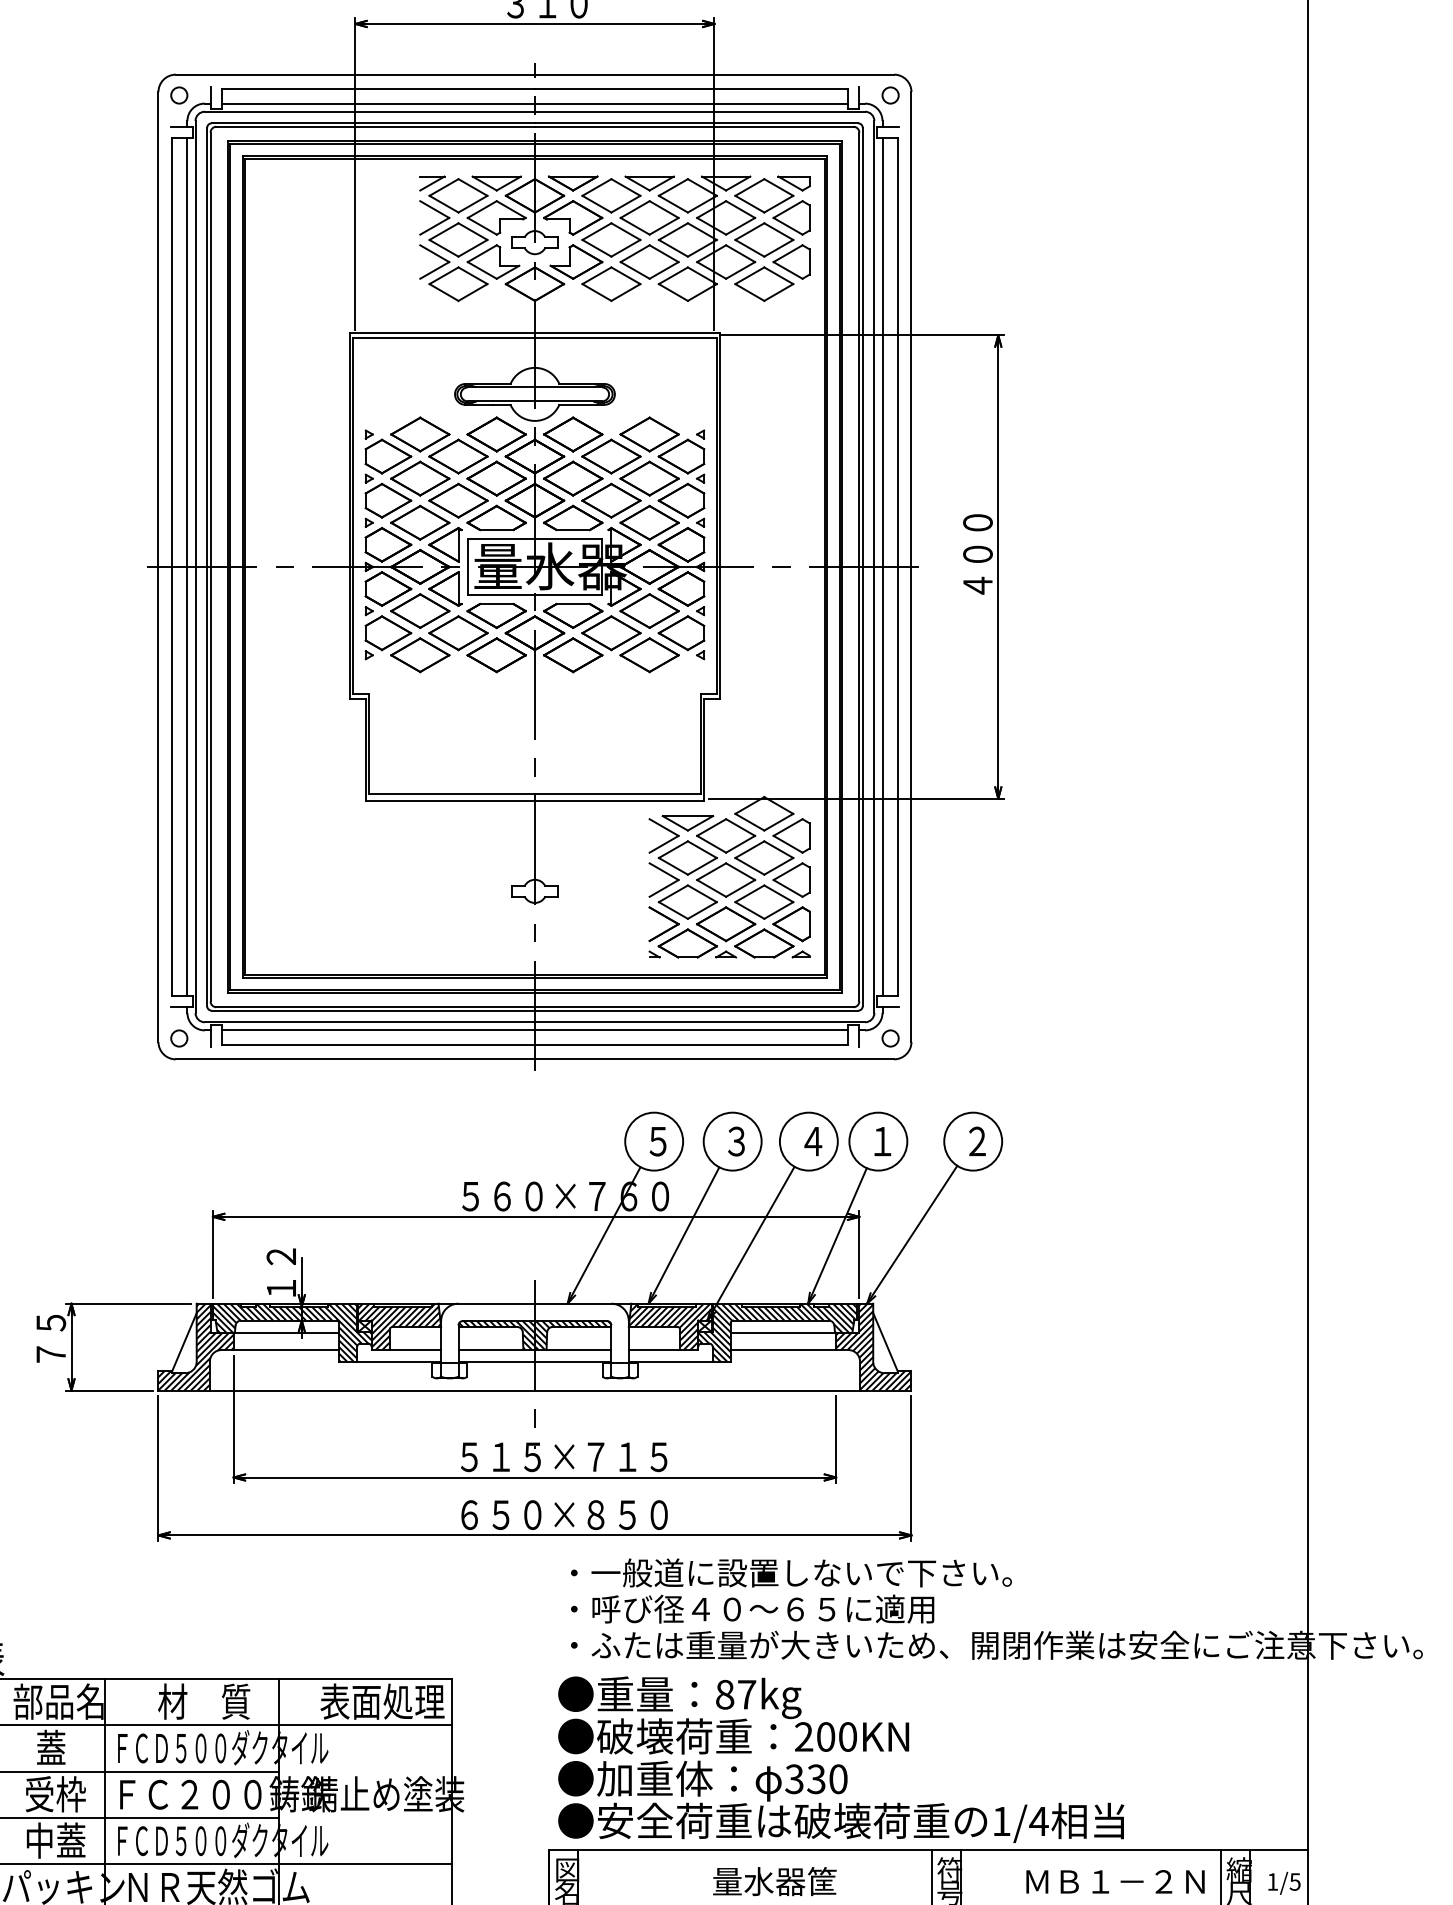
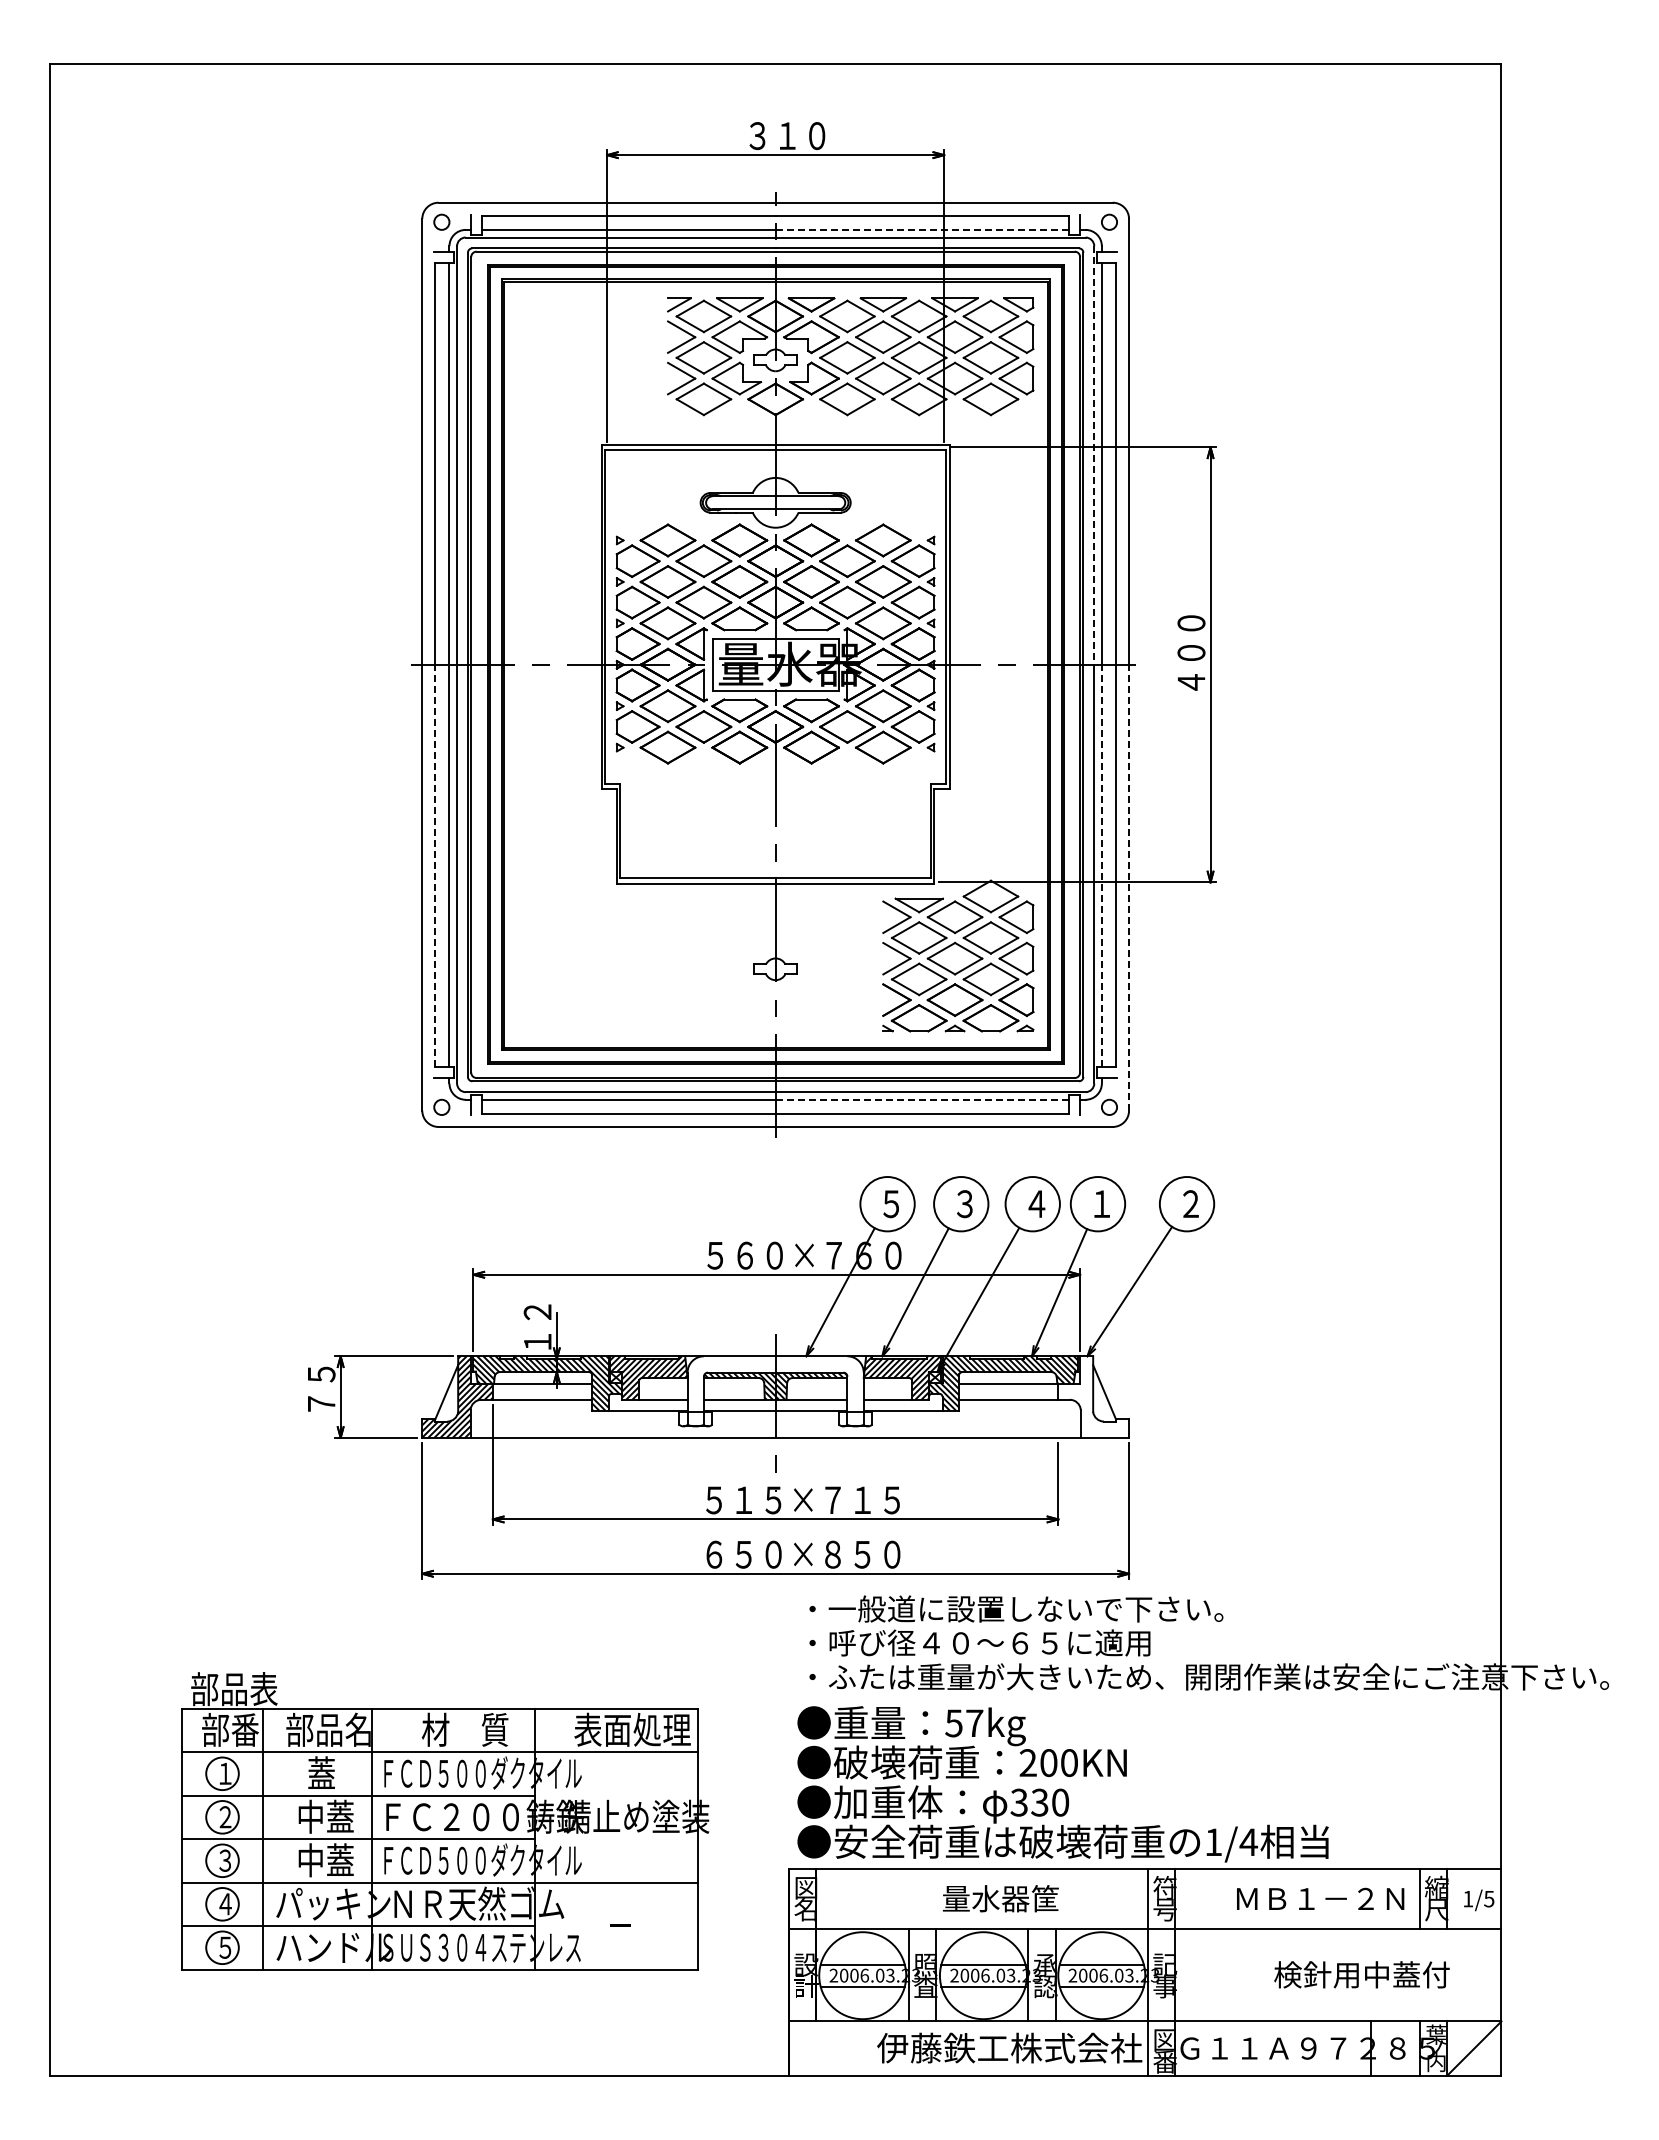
line: (691, 103) -> (922, 229), solid -> dashed
line: (874, 345) -> (1094, 456), solid -> dashed
line: (172, 780) -> (435, 865), solid -> dashed
line: (882, 780) -> (1101, 865), solid -> dashed
line: (911, 804) -> (1129, 887), solid -> dashed
line: (691, 1030) -> (922, 1099), solid -> dashed
hatch: (873, 1346) -> (1093, 1396), removed
text: (724, 1694) -> (953, 1723), 87kg -> 57kg
text: (55, 1793) -> (325, 1816), 受枠 -> 中蓋

